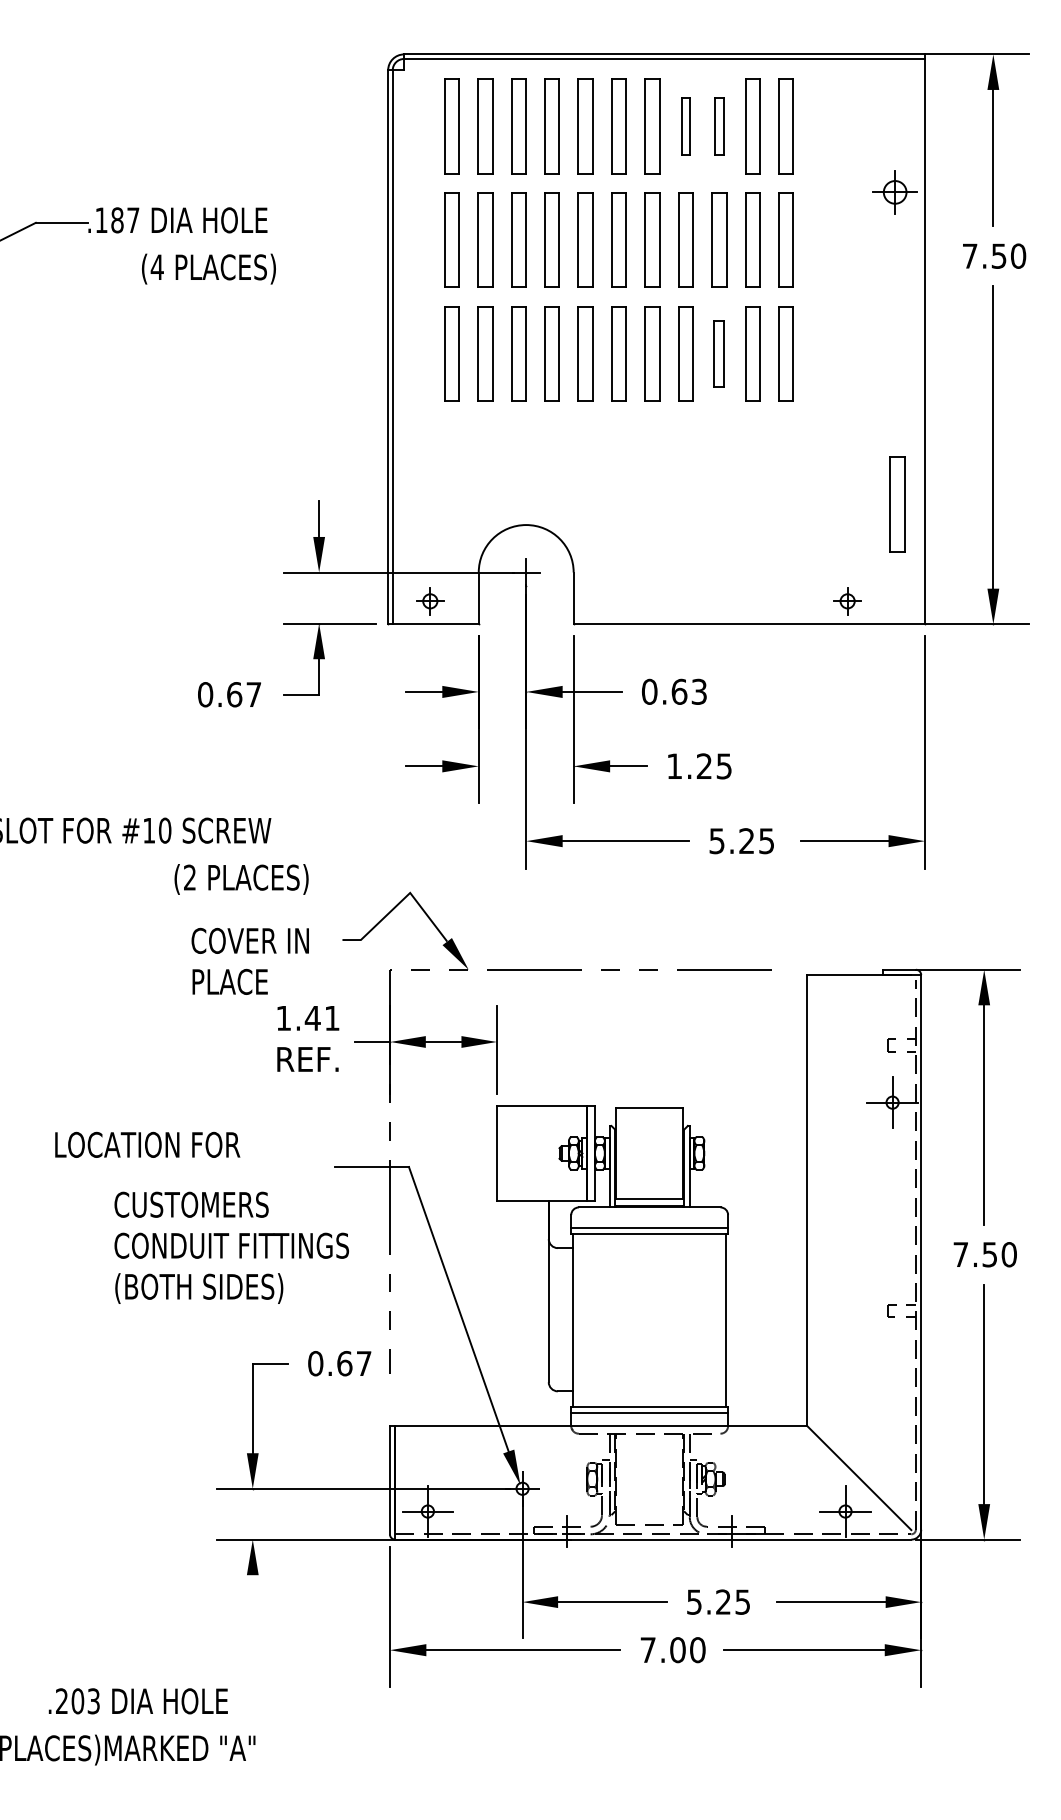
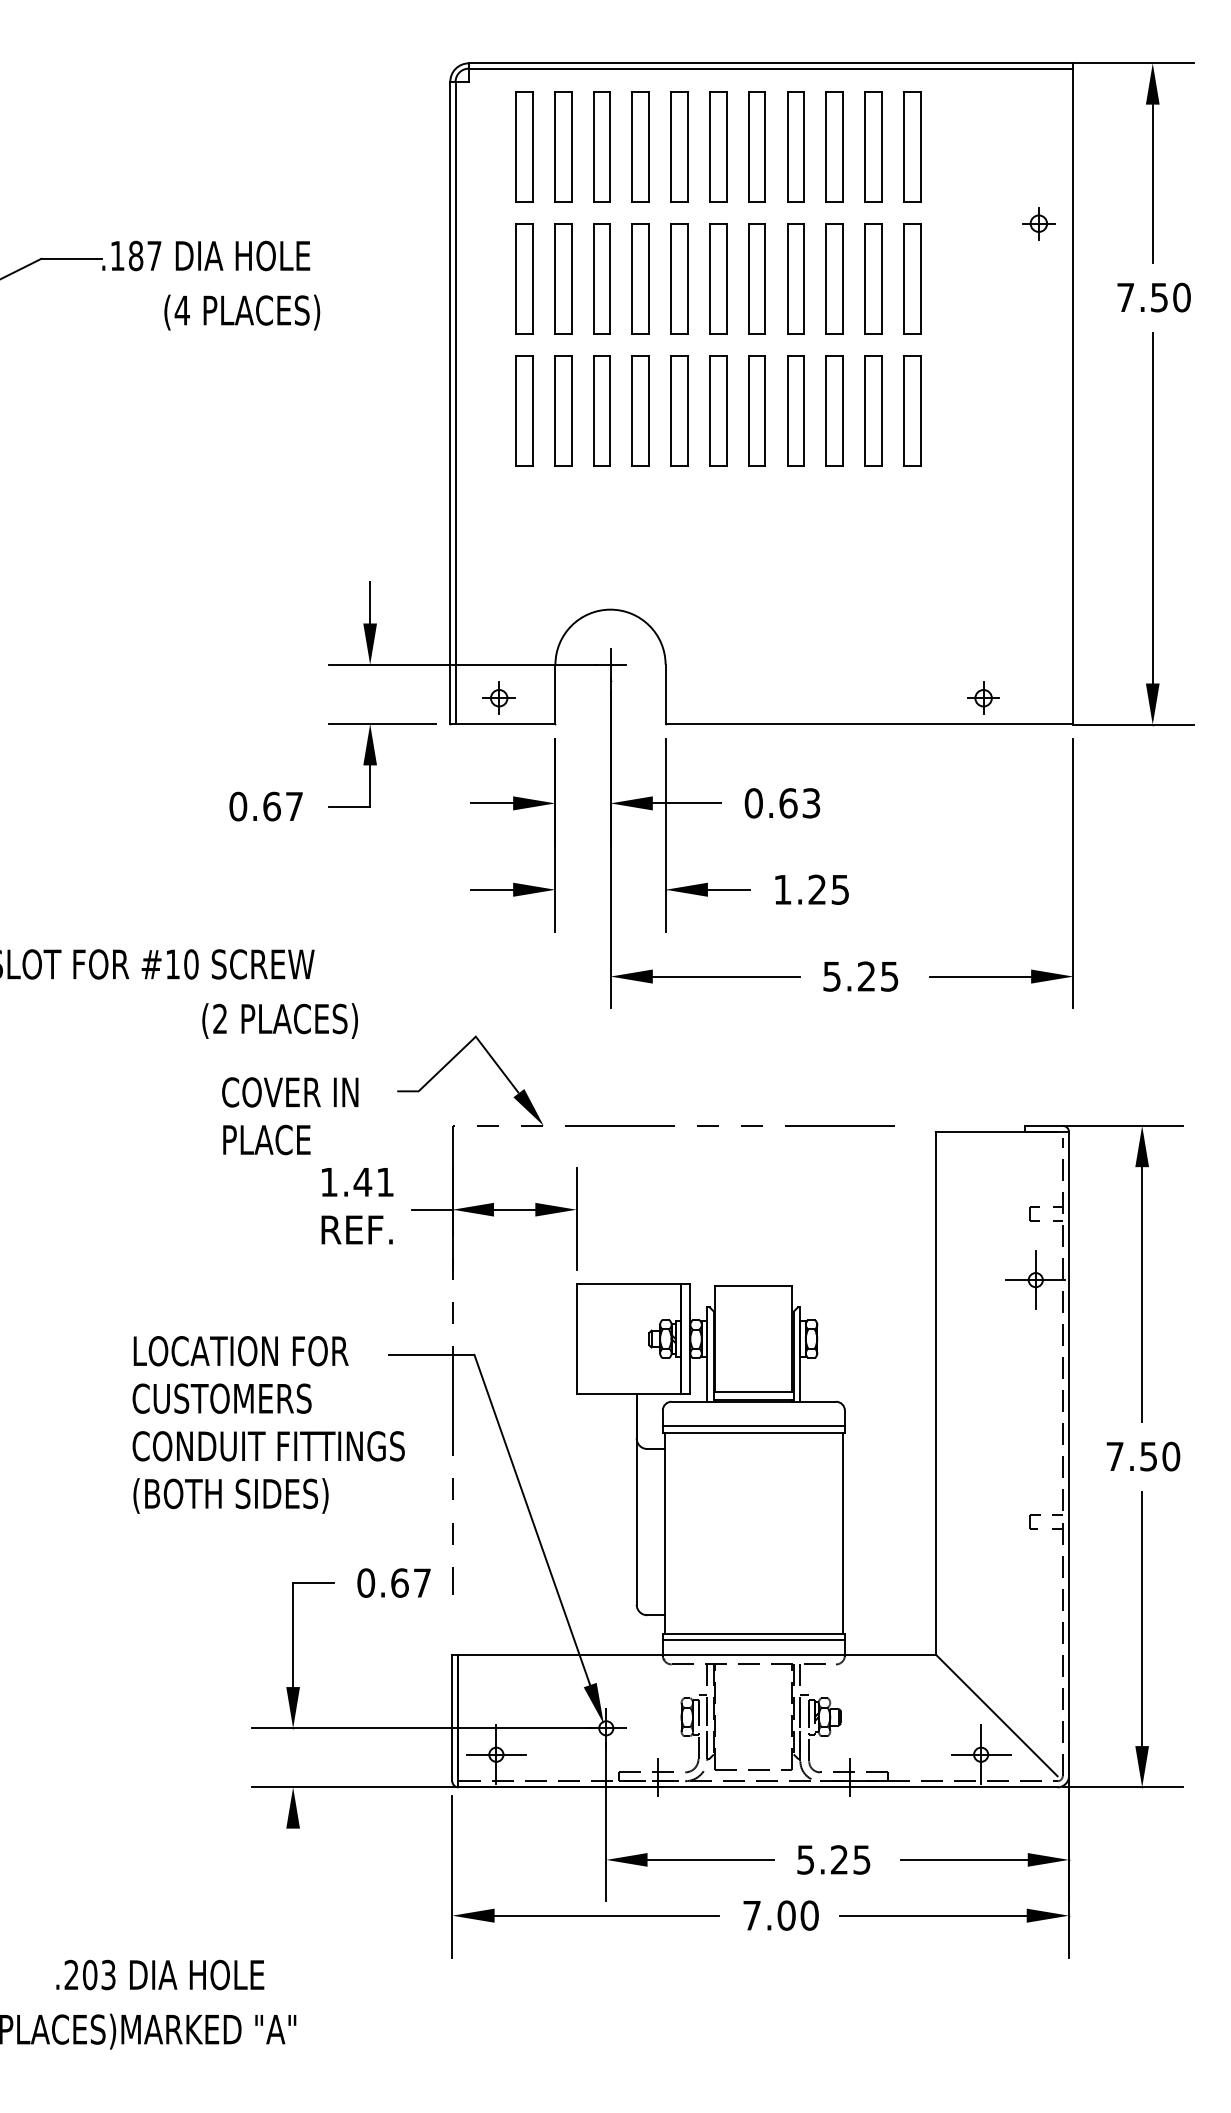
part: (685, 126) -> (795, 146), size x1.67
part: (719, 126) -> (834, 146), size x1.67
part: (894, 192) -> (1038, 223), size x0.62
part: (719, 353) -> (834, 410), size x1.43
part: (897, 504) -> (1041, 585), removed
text: (147, 1145) -> (240, 1351), moved

